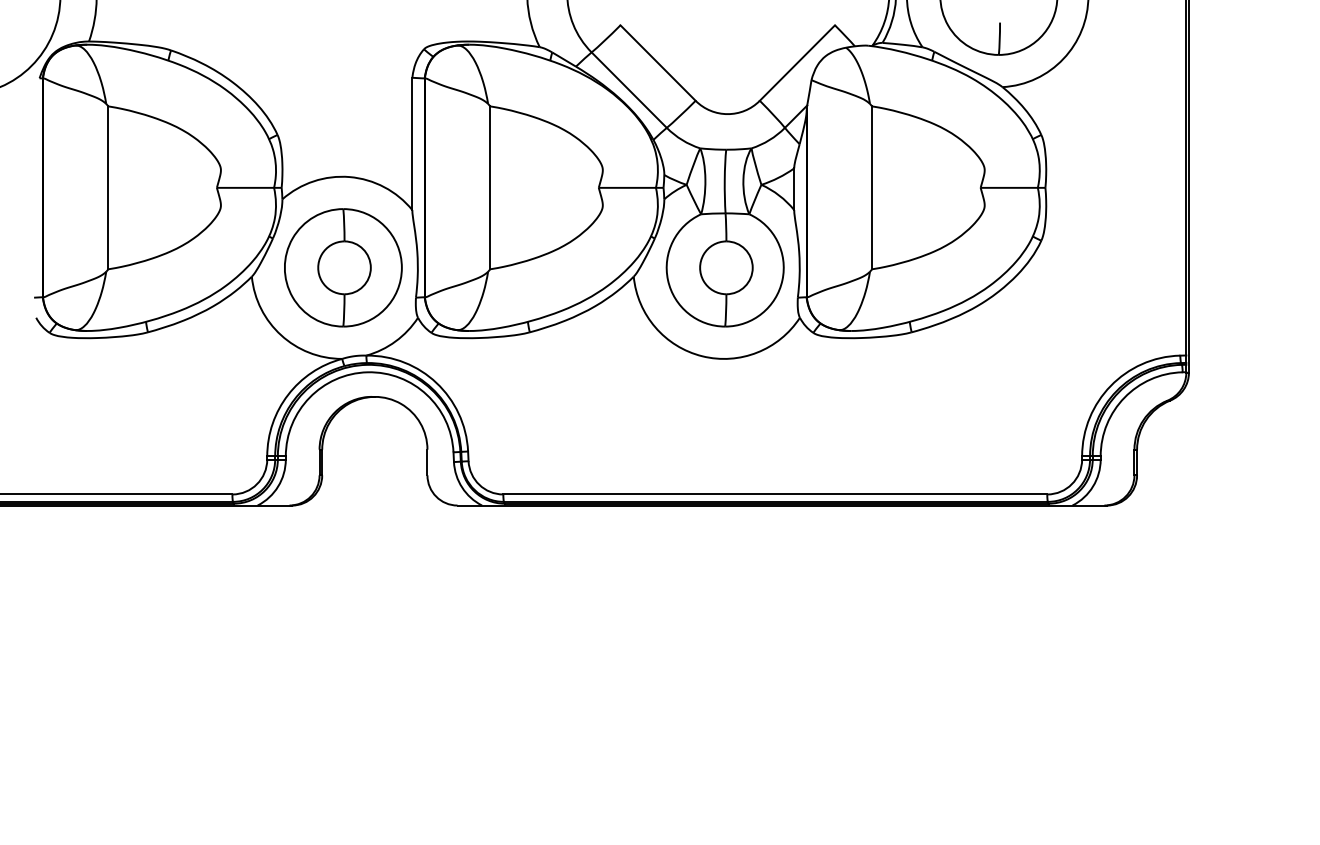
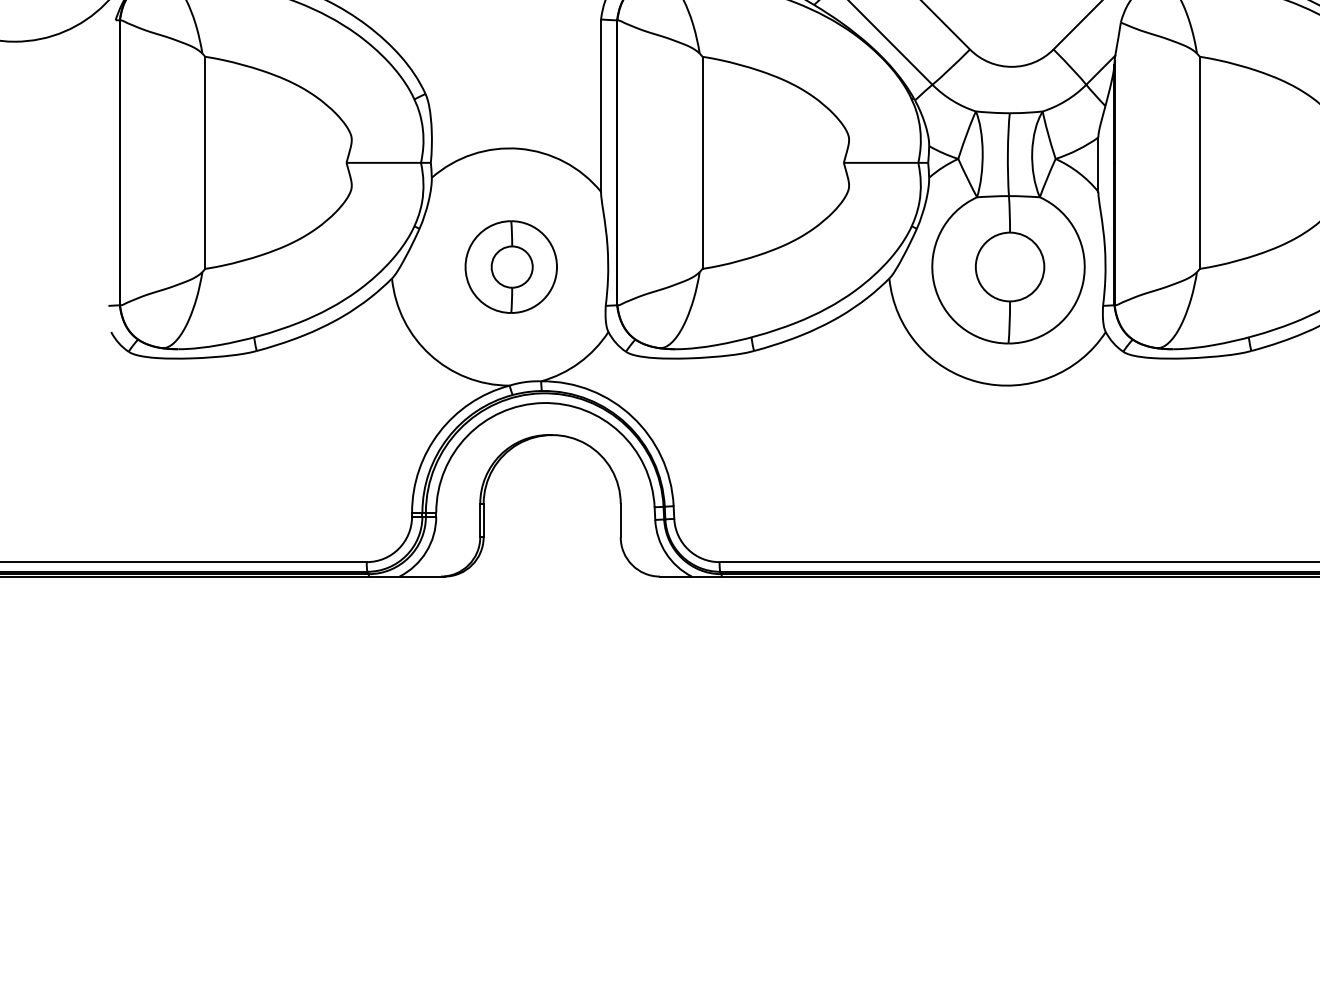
part: (343, 267) -> (511, 266), size x0.6

